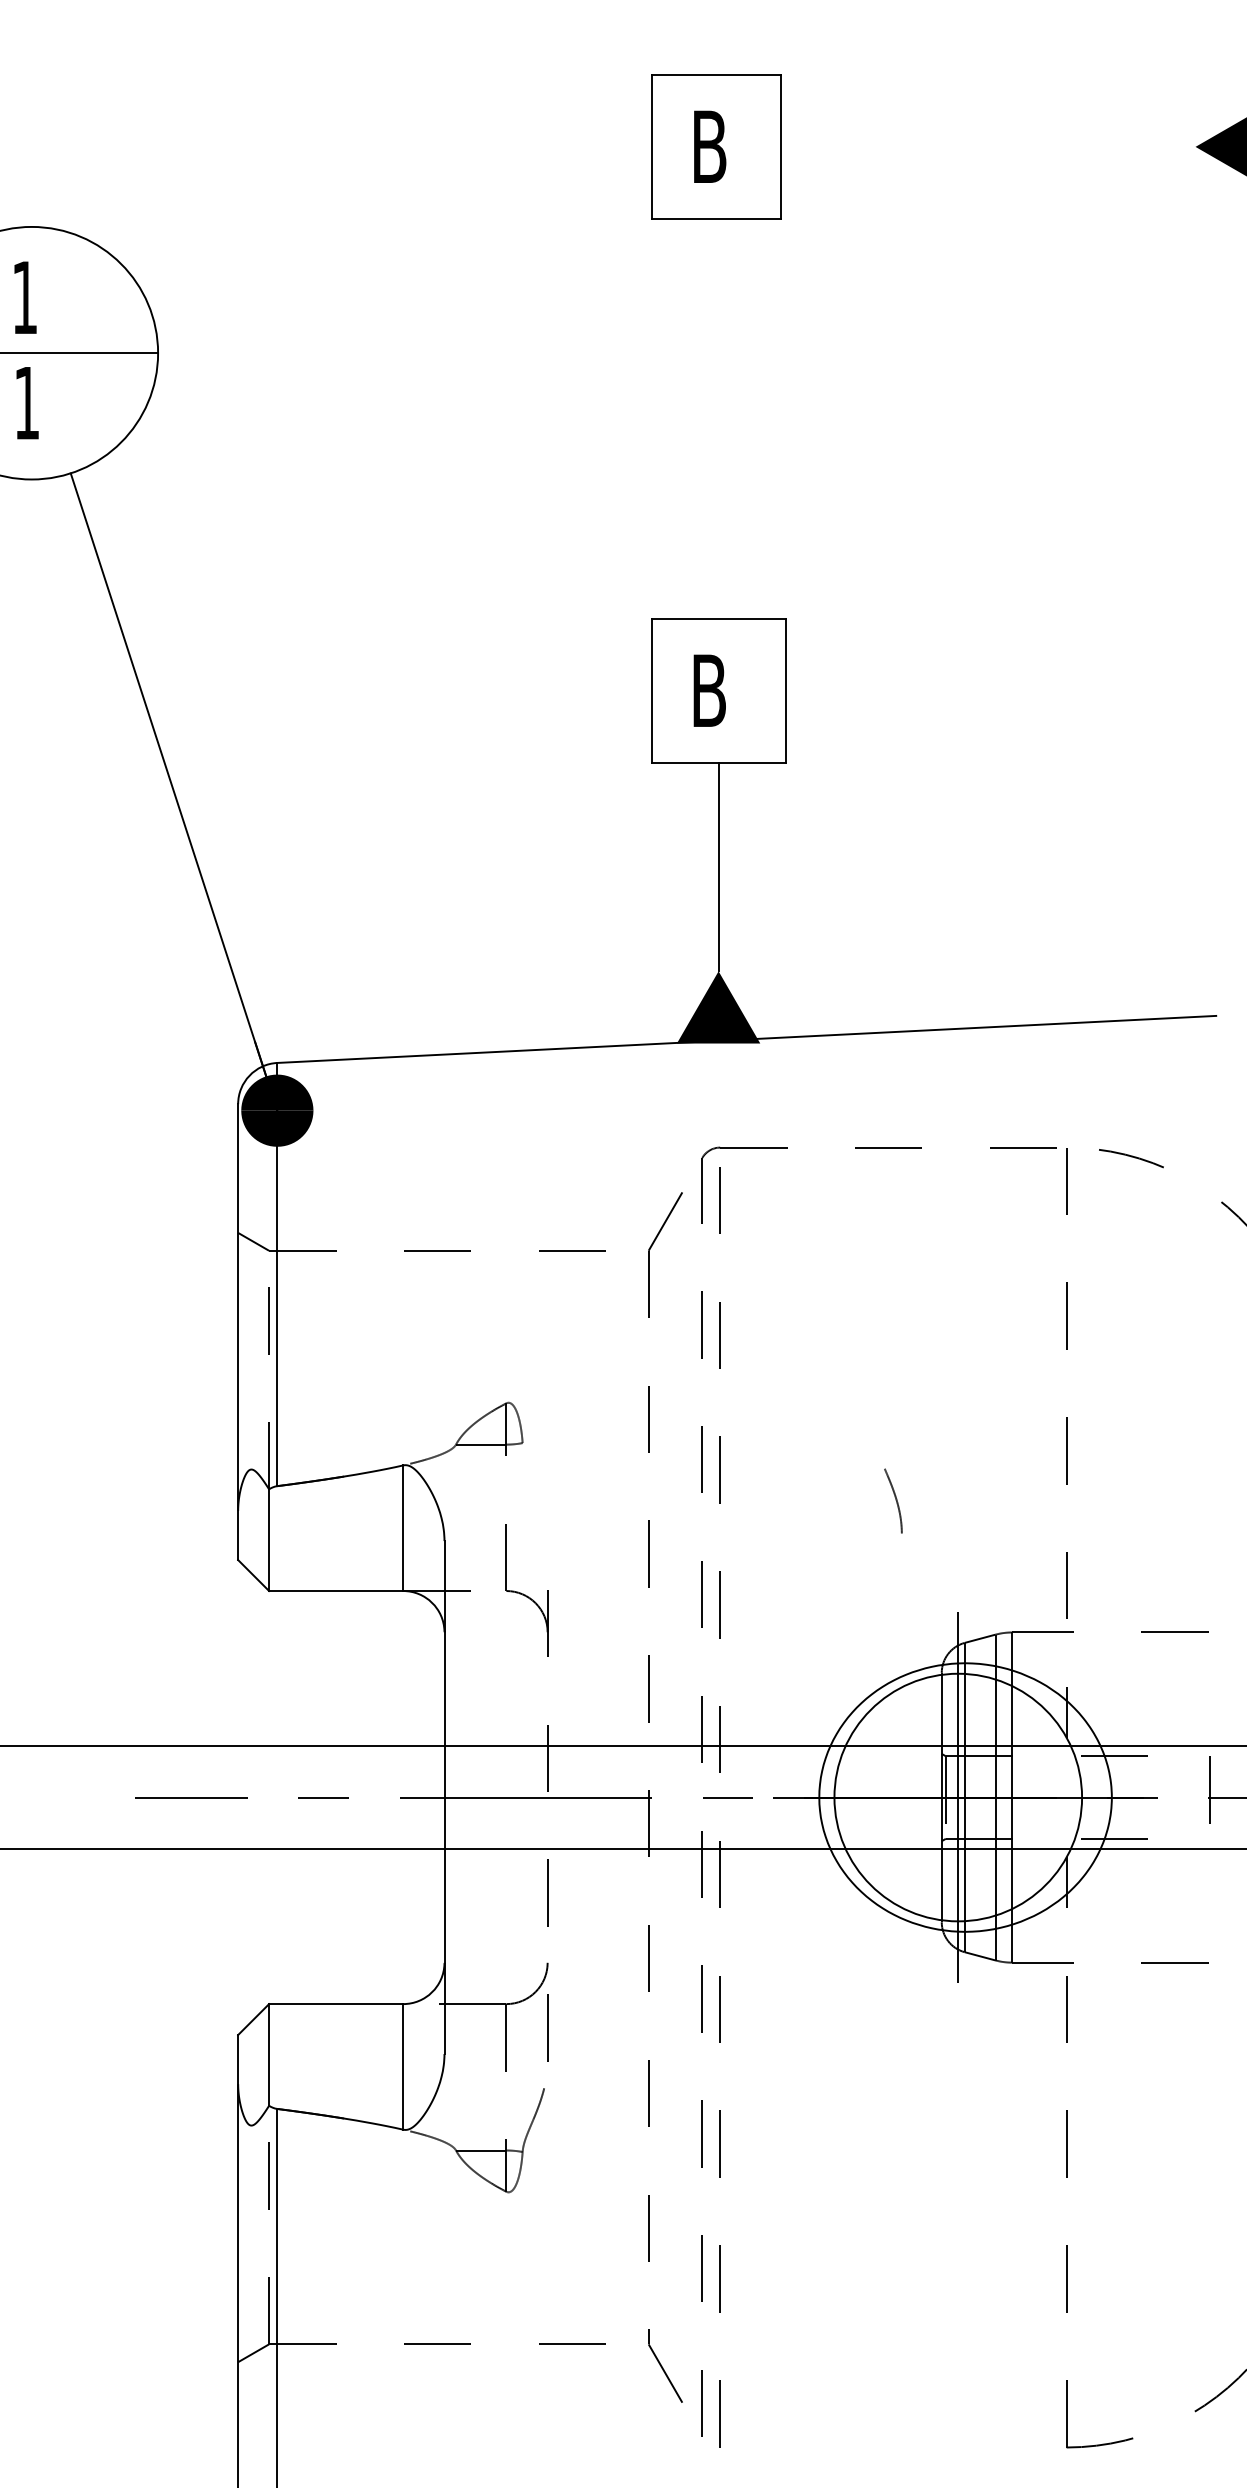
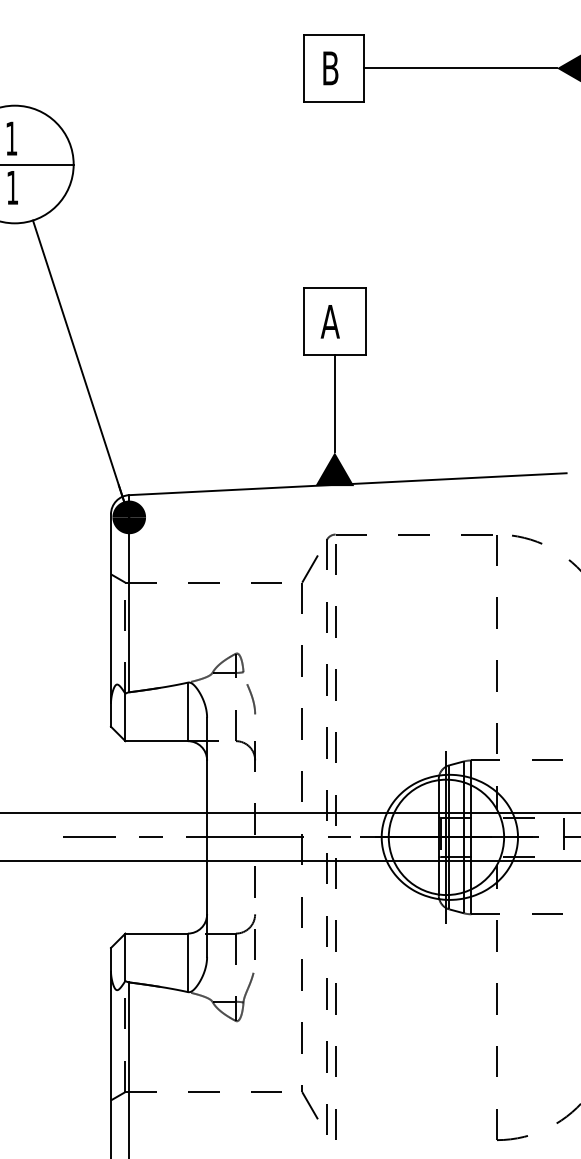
line: (986, 147) -> (459, 68), added
text: (707, 690) -> (329, 321), B -> A
curve: (893, 1499) -> (251, 698), moved

